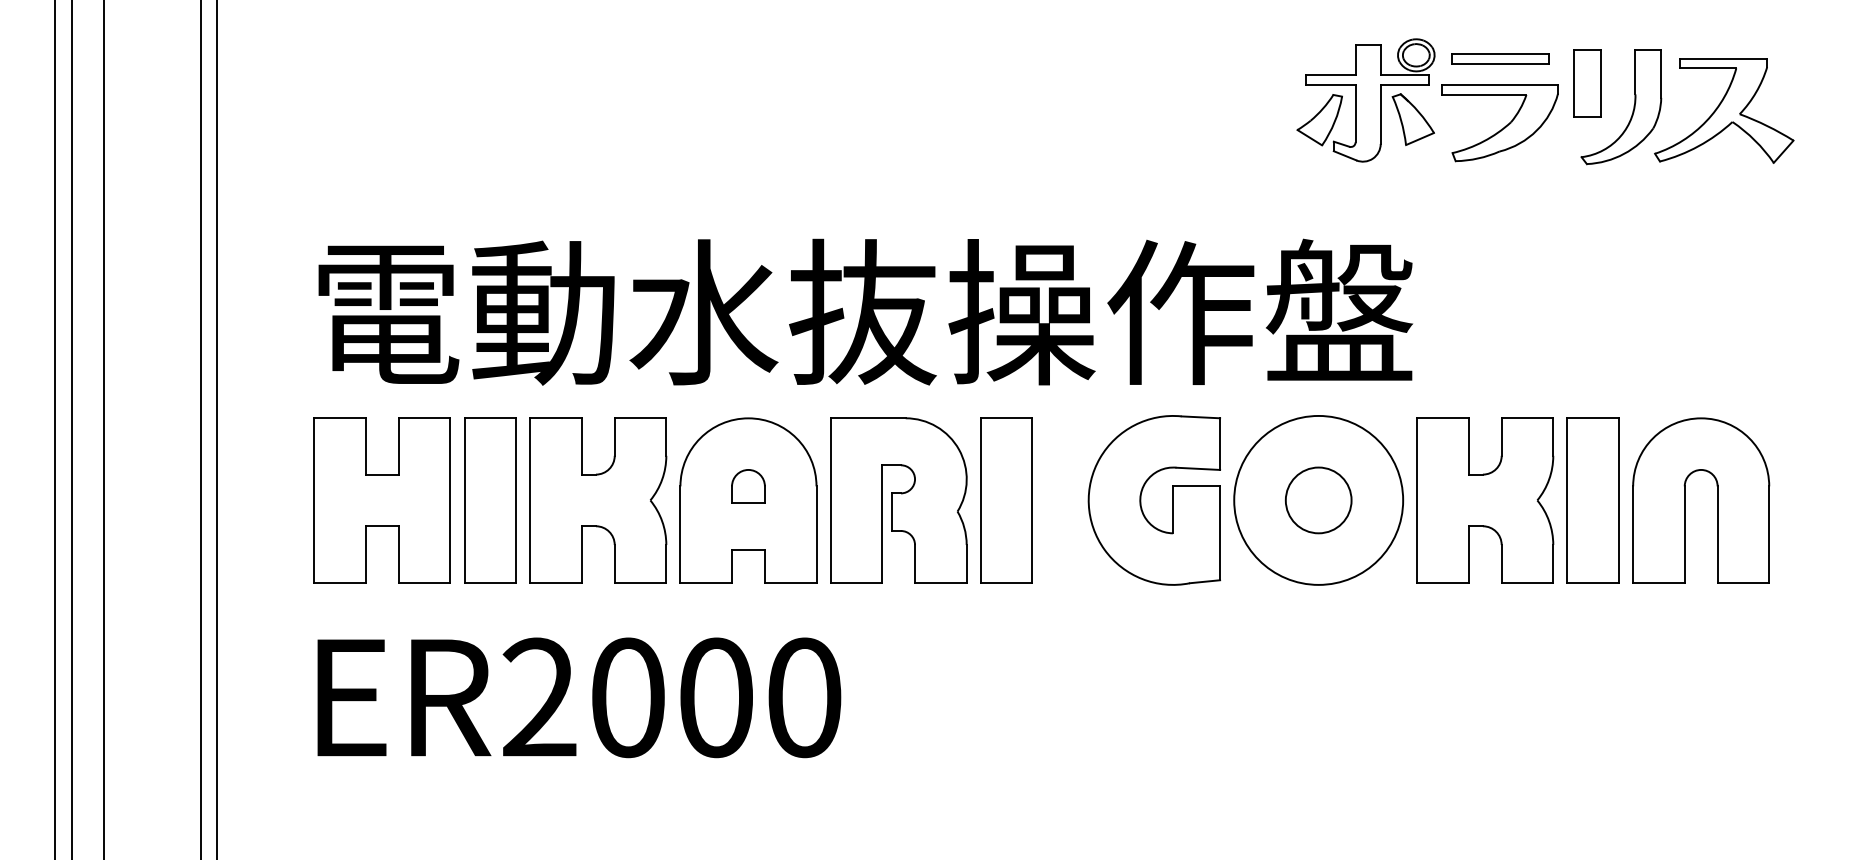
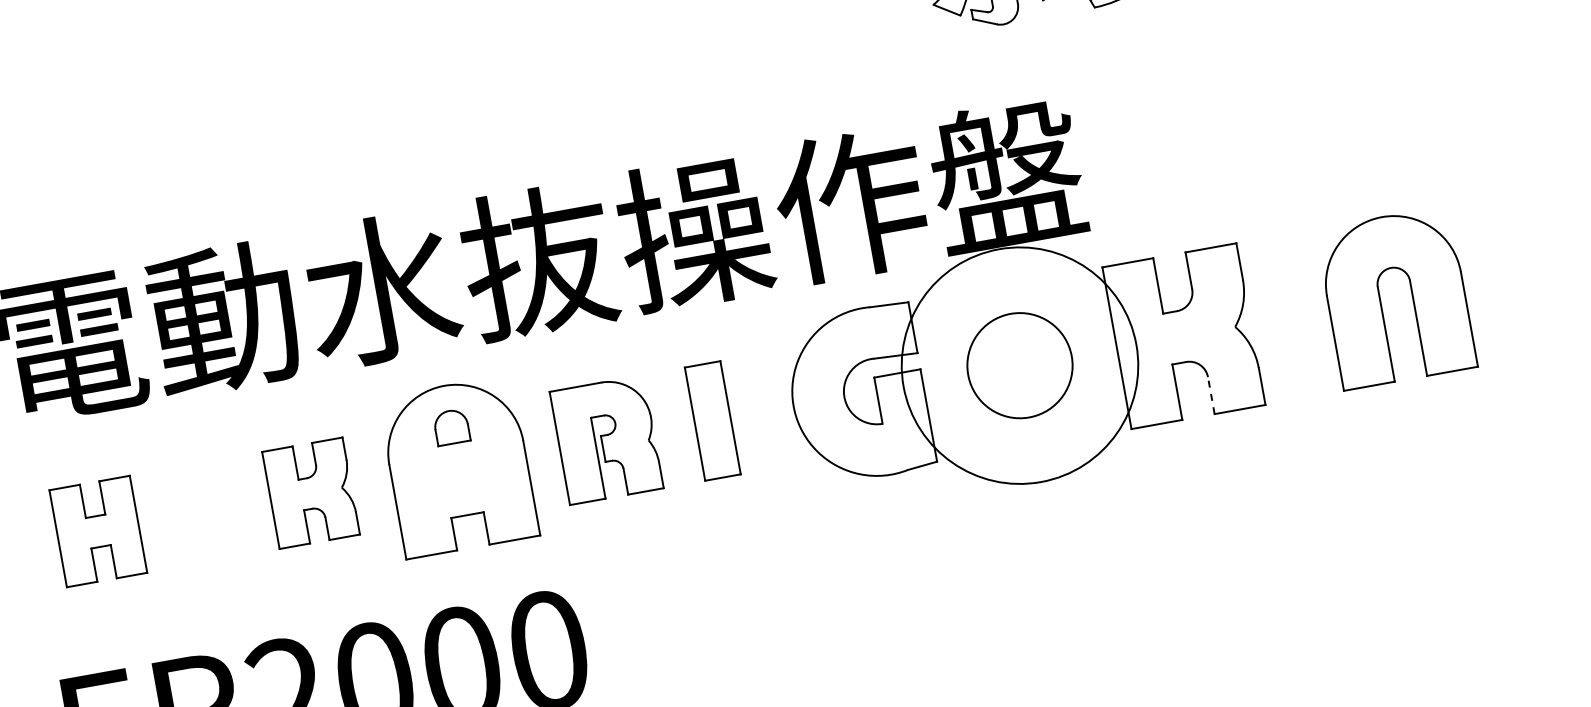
part: (748, 486) -> (451, 427), moved
circle: (1318, 499) -> (1019, 364), size x1.4
part: (381, 500) -> (97, 531), size x0.6
part: (490, 500) -> (204, 512), removed
part: (598, 500) -> (311, 493), size x0.6
part: (898, 500) -> (606, 440), size x0.7
part: (1006, 500) -> (712, 421), size x0.7
circle: (1318, 500) -> (1019, 365), size x1.6
part: (1592, 500) -> (1289, 317), removed
line: (1501, 563) -> (1211, 395), solid -> dashed

